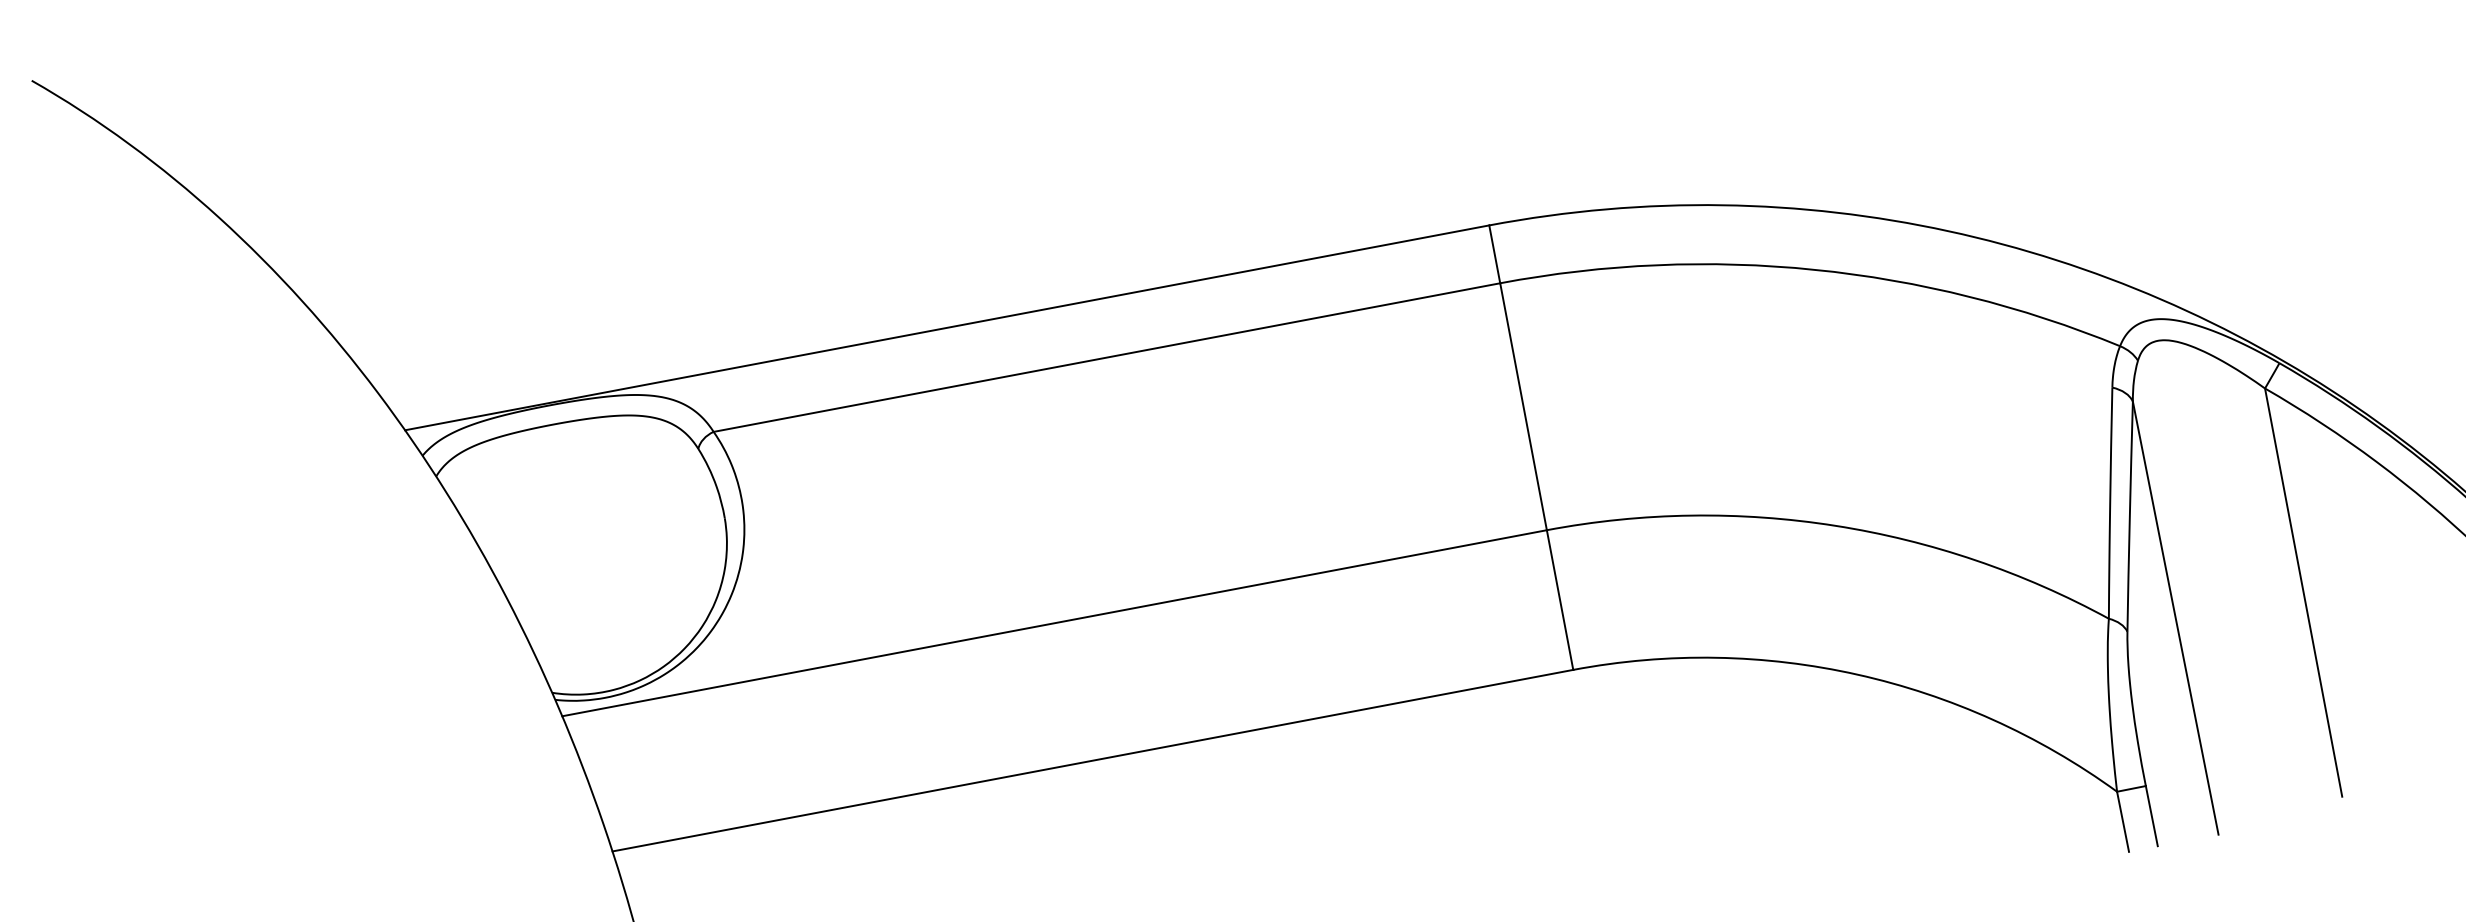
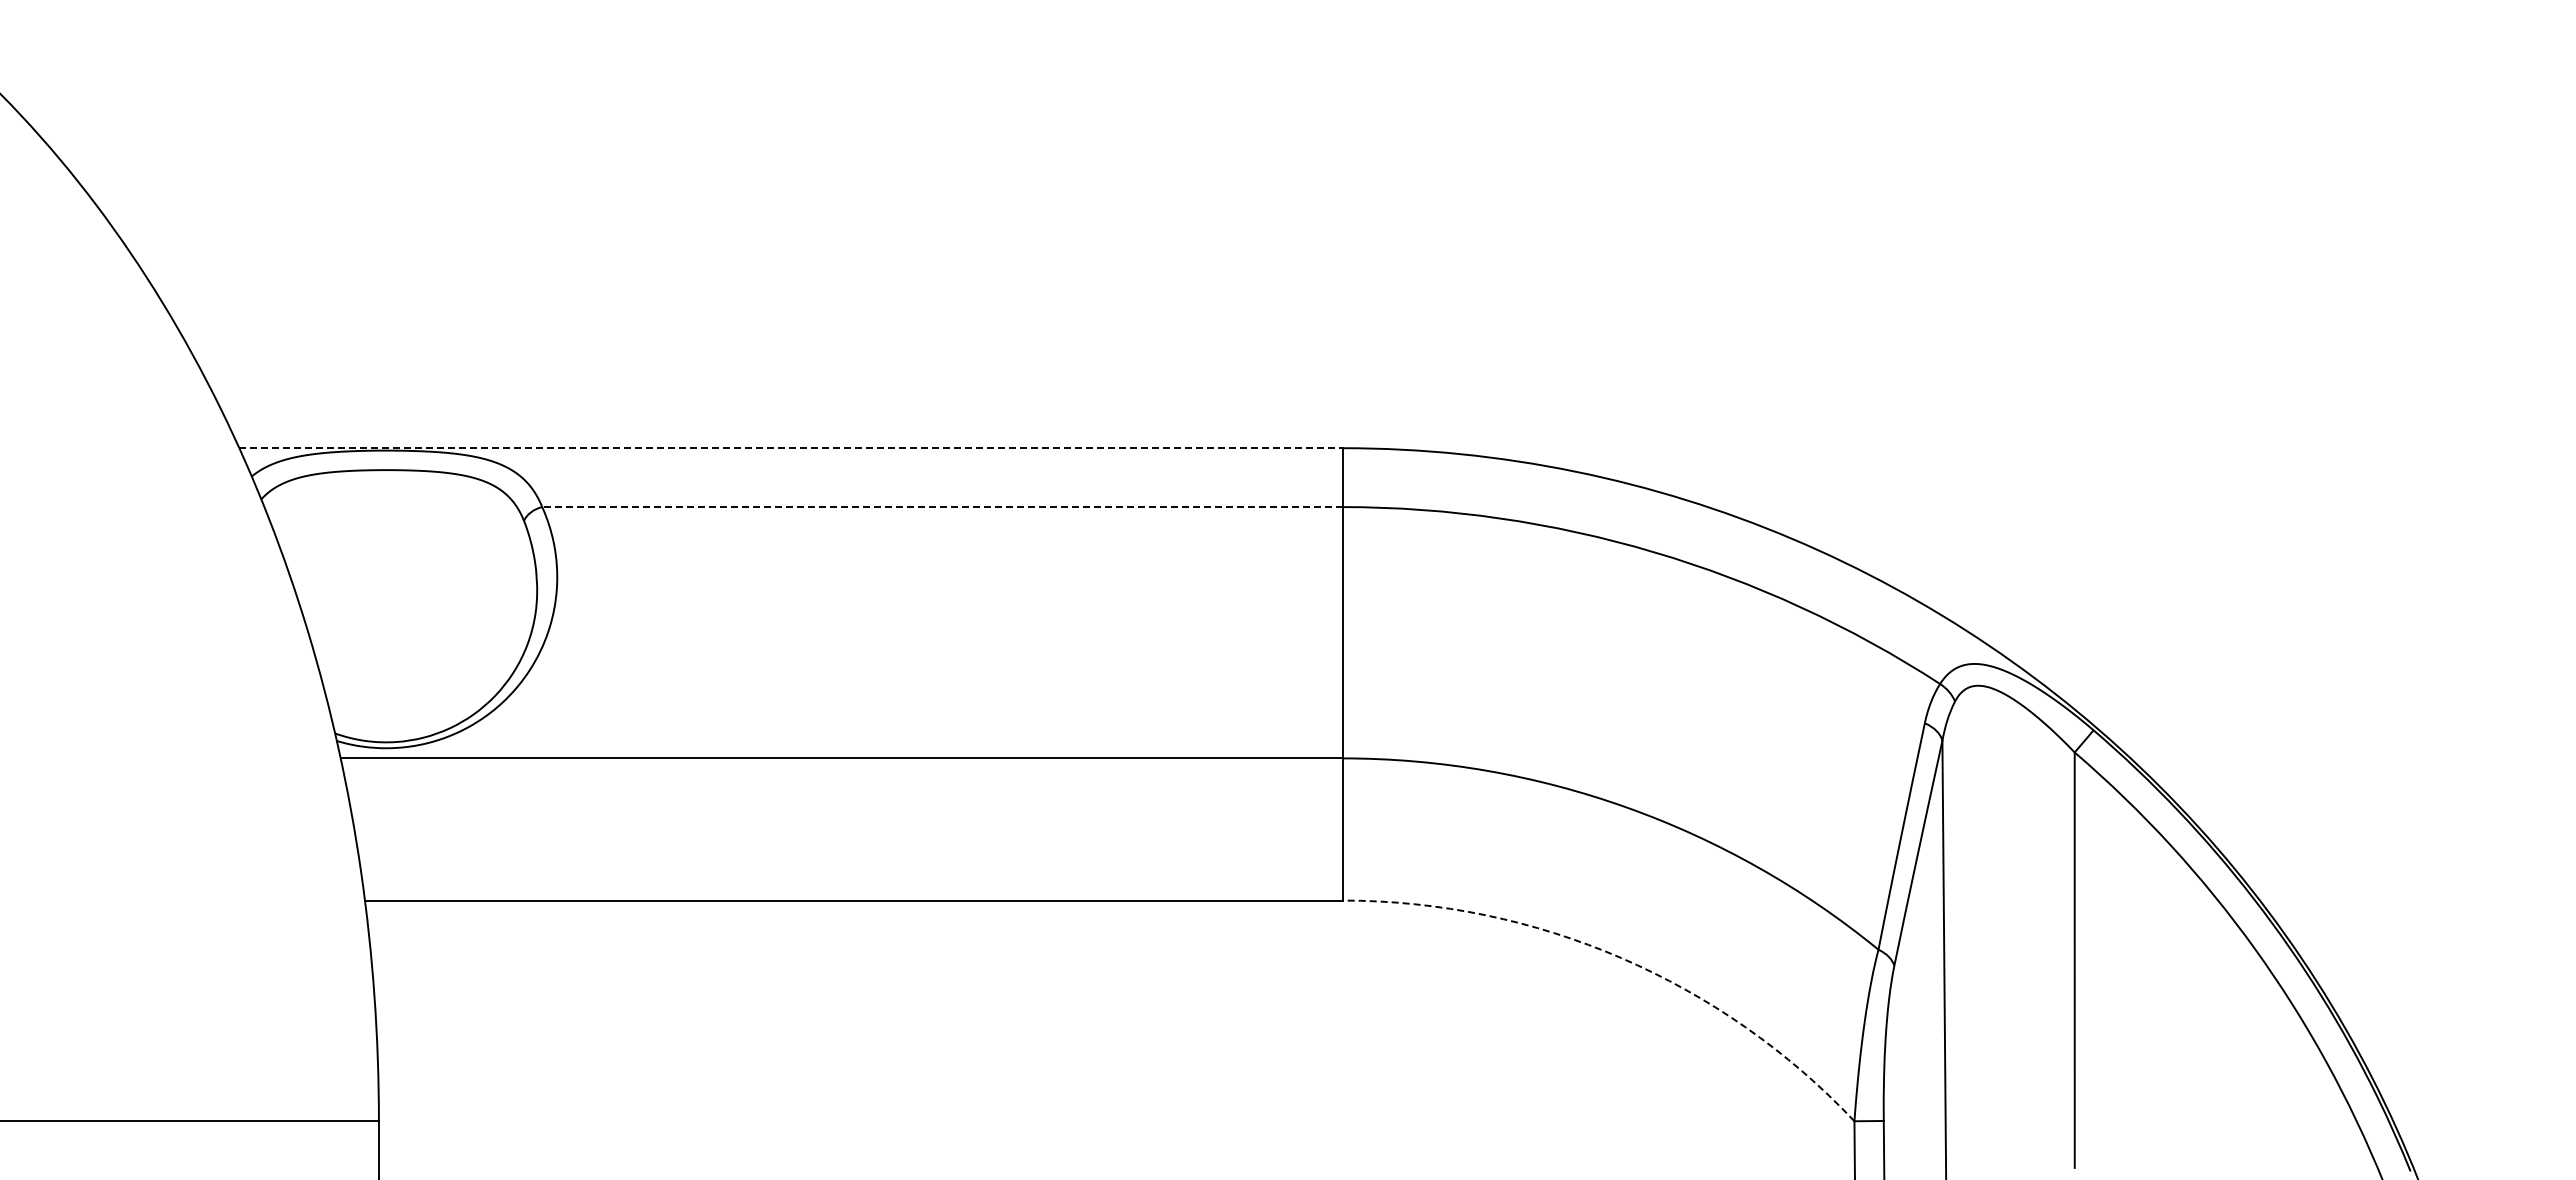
line: (947, 328) -> (791, 448), solid -> dashed
line: (1106, 358) -> (941, 507), solid -> dashed
arc: (1857, 675) -> (1621, 958), solid -> dashed

